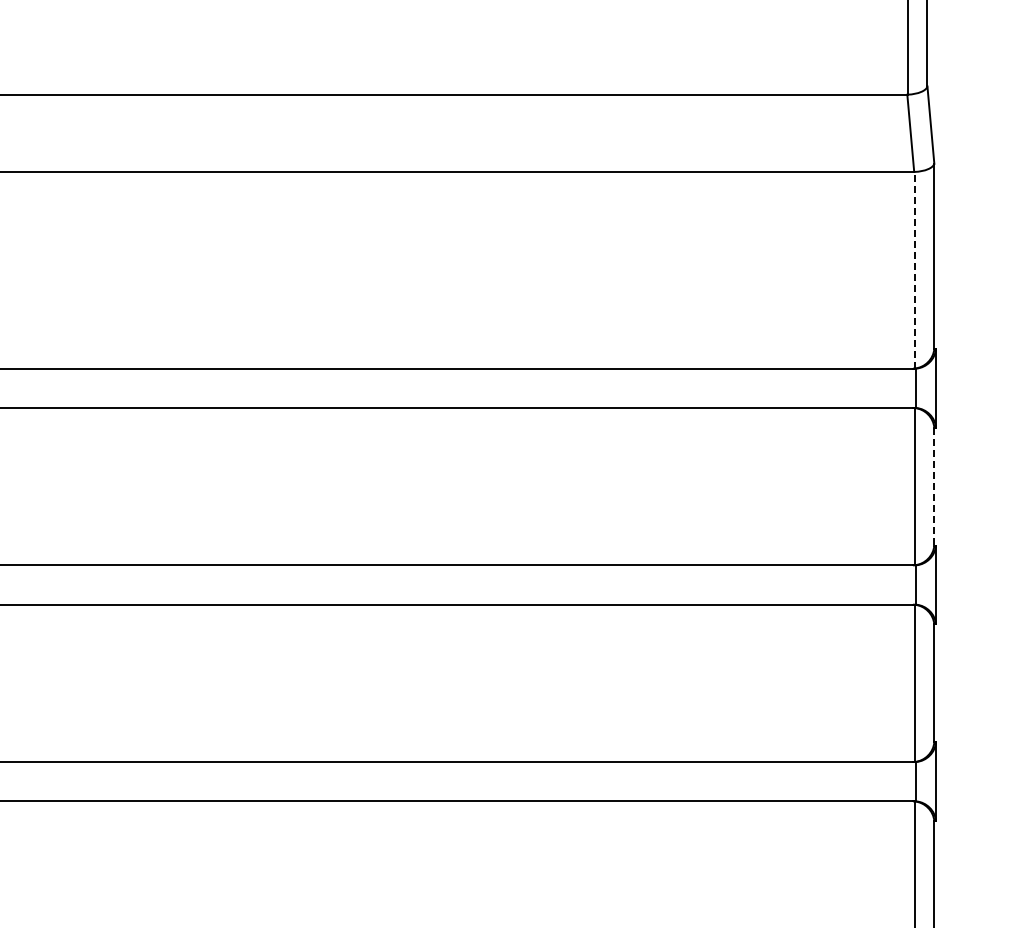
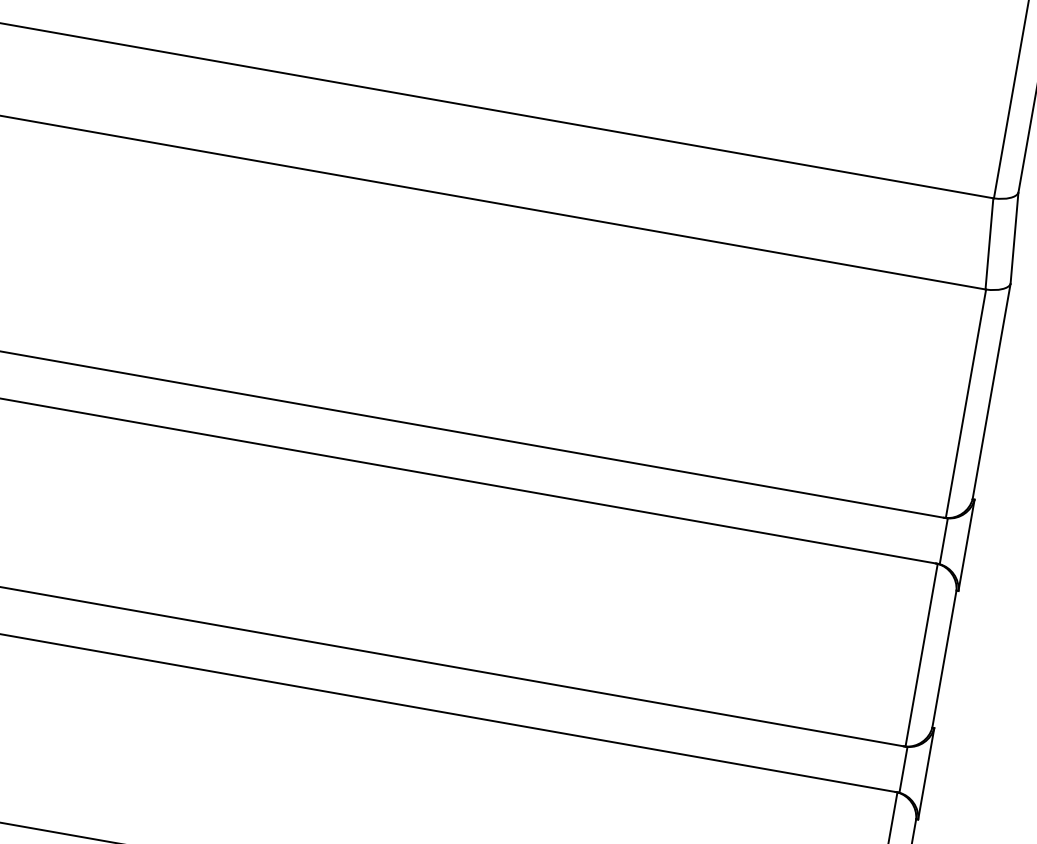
line: (914, 269) -> (965, 402), dashed -> solid
line: (934, 487) -> (944, 660), dashed -> solid

